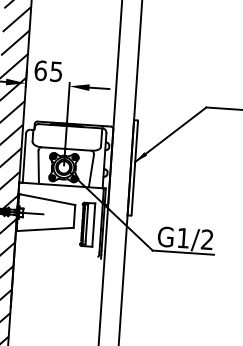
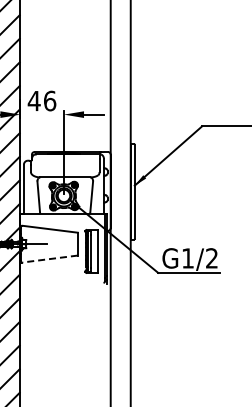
text: (48, 70) -> (41, 100), 65 -> 46
line: (46, 229) -> (50, 259), solid -> dashed

